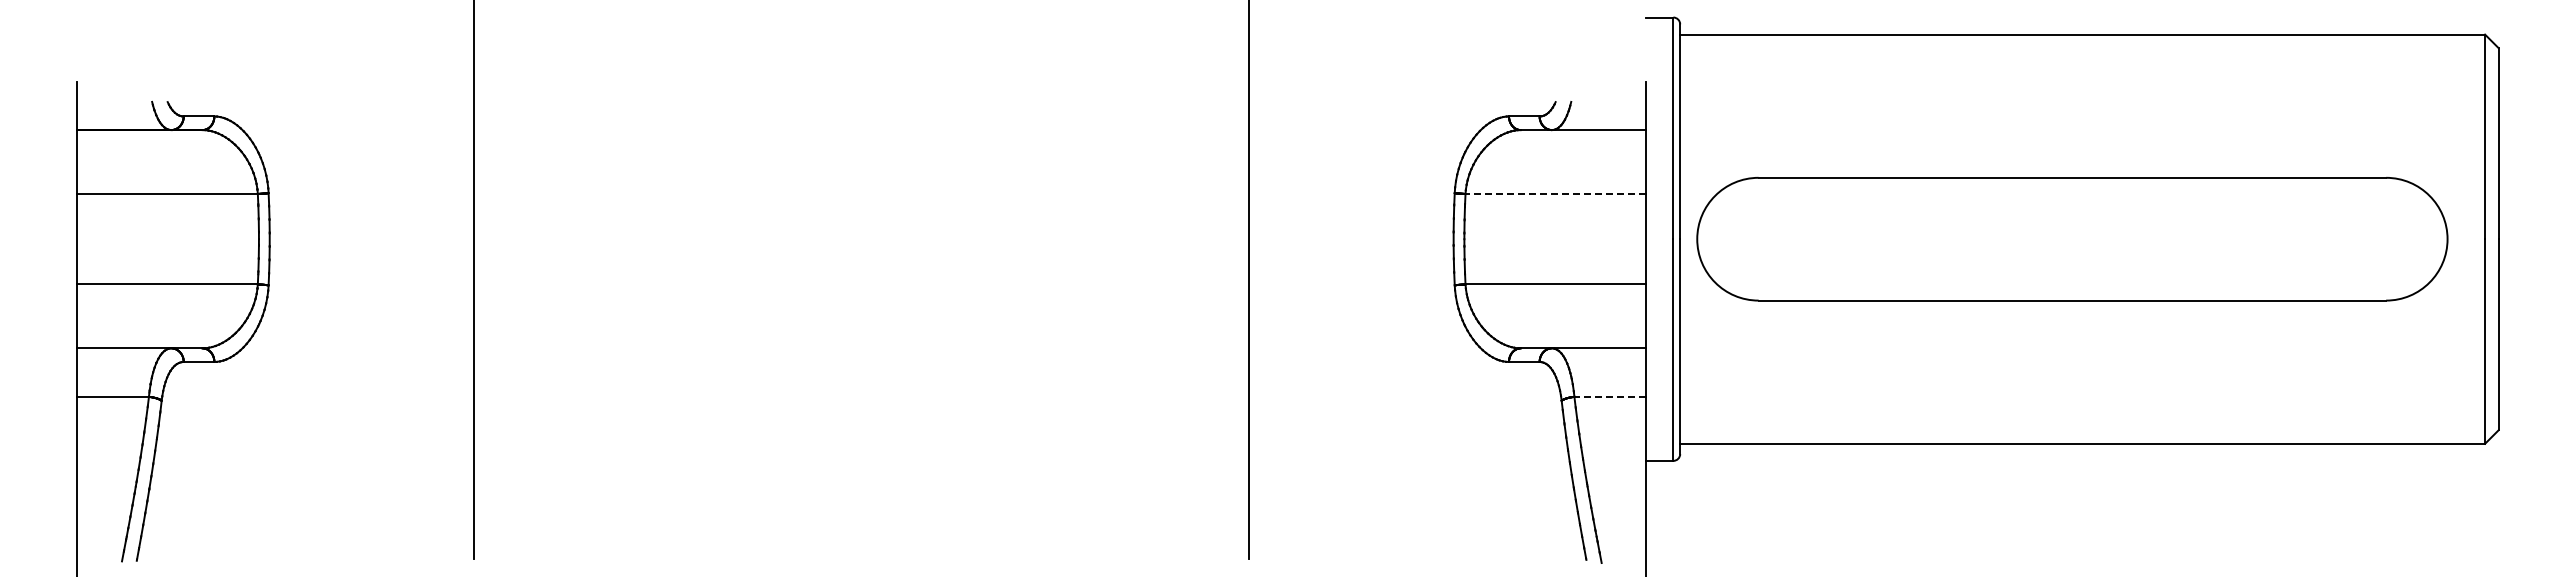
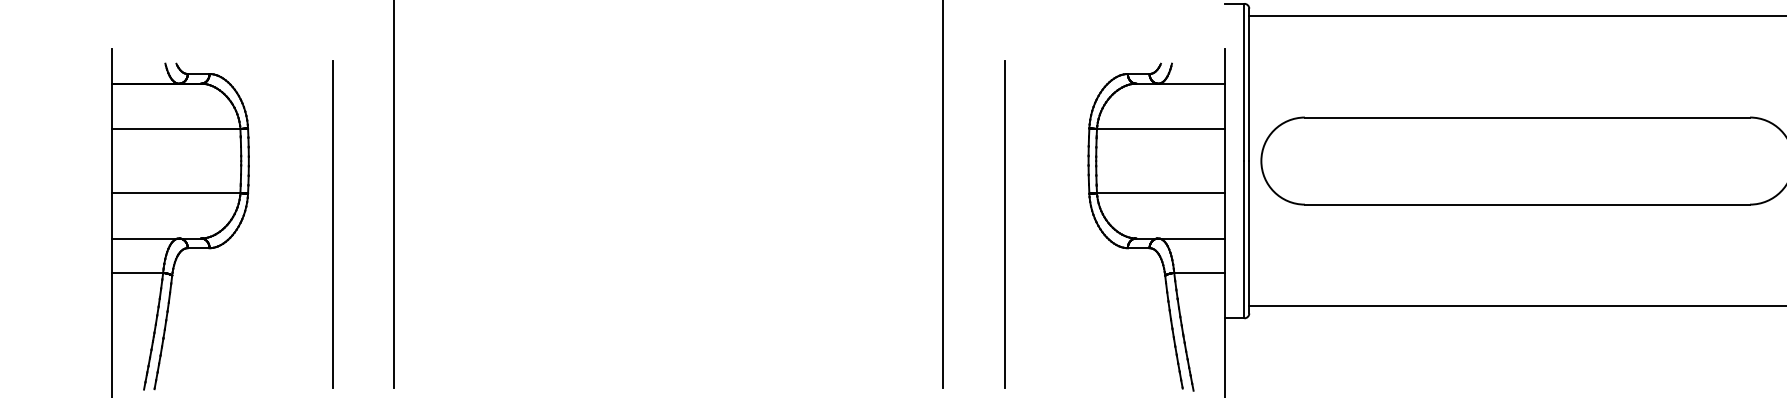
line: (1555, 193) -> (1160, 128), dashed -> solid
line: (388, 328) -> (333, 224), added
line: (1335, 328) -> (1004, 224), added
line: (1610, 396) -> (1199, 272), dashed -> solid

